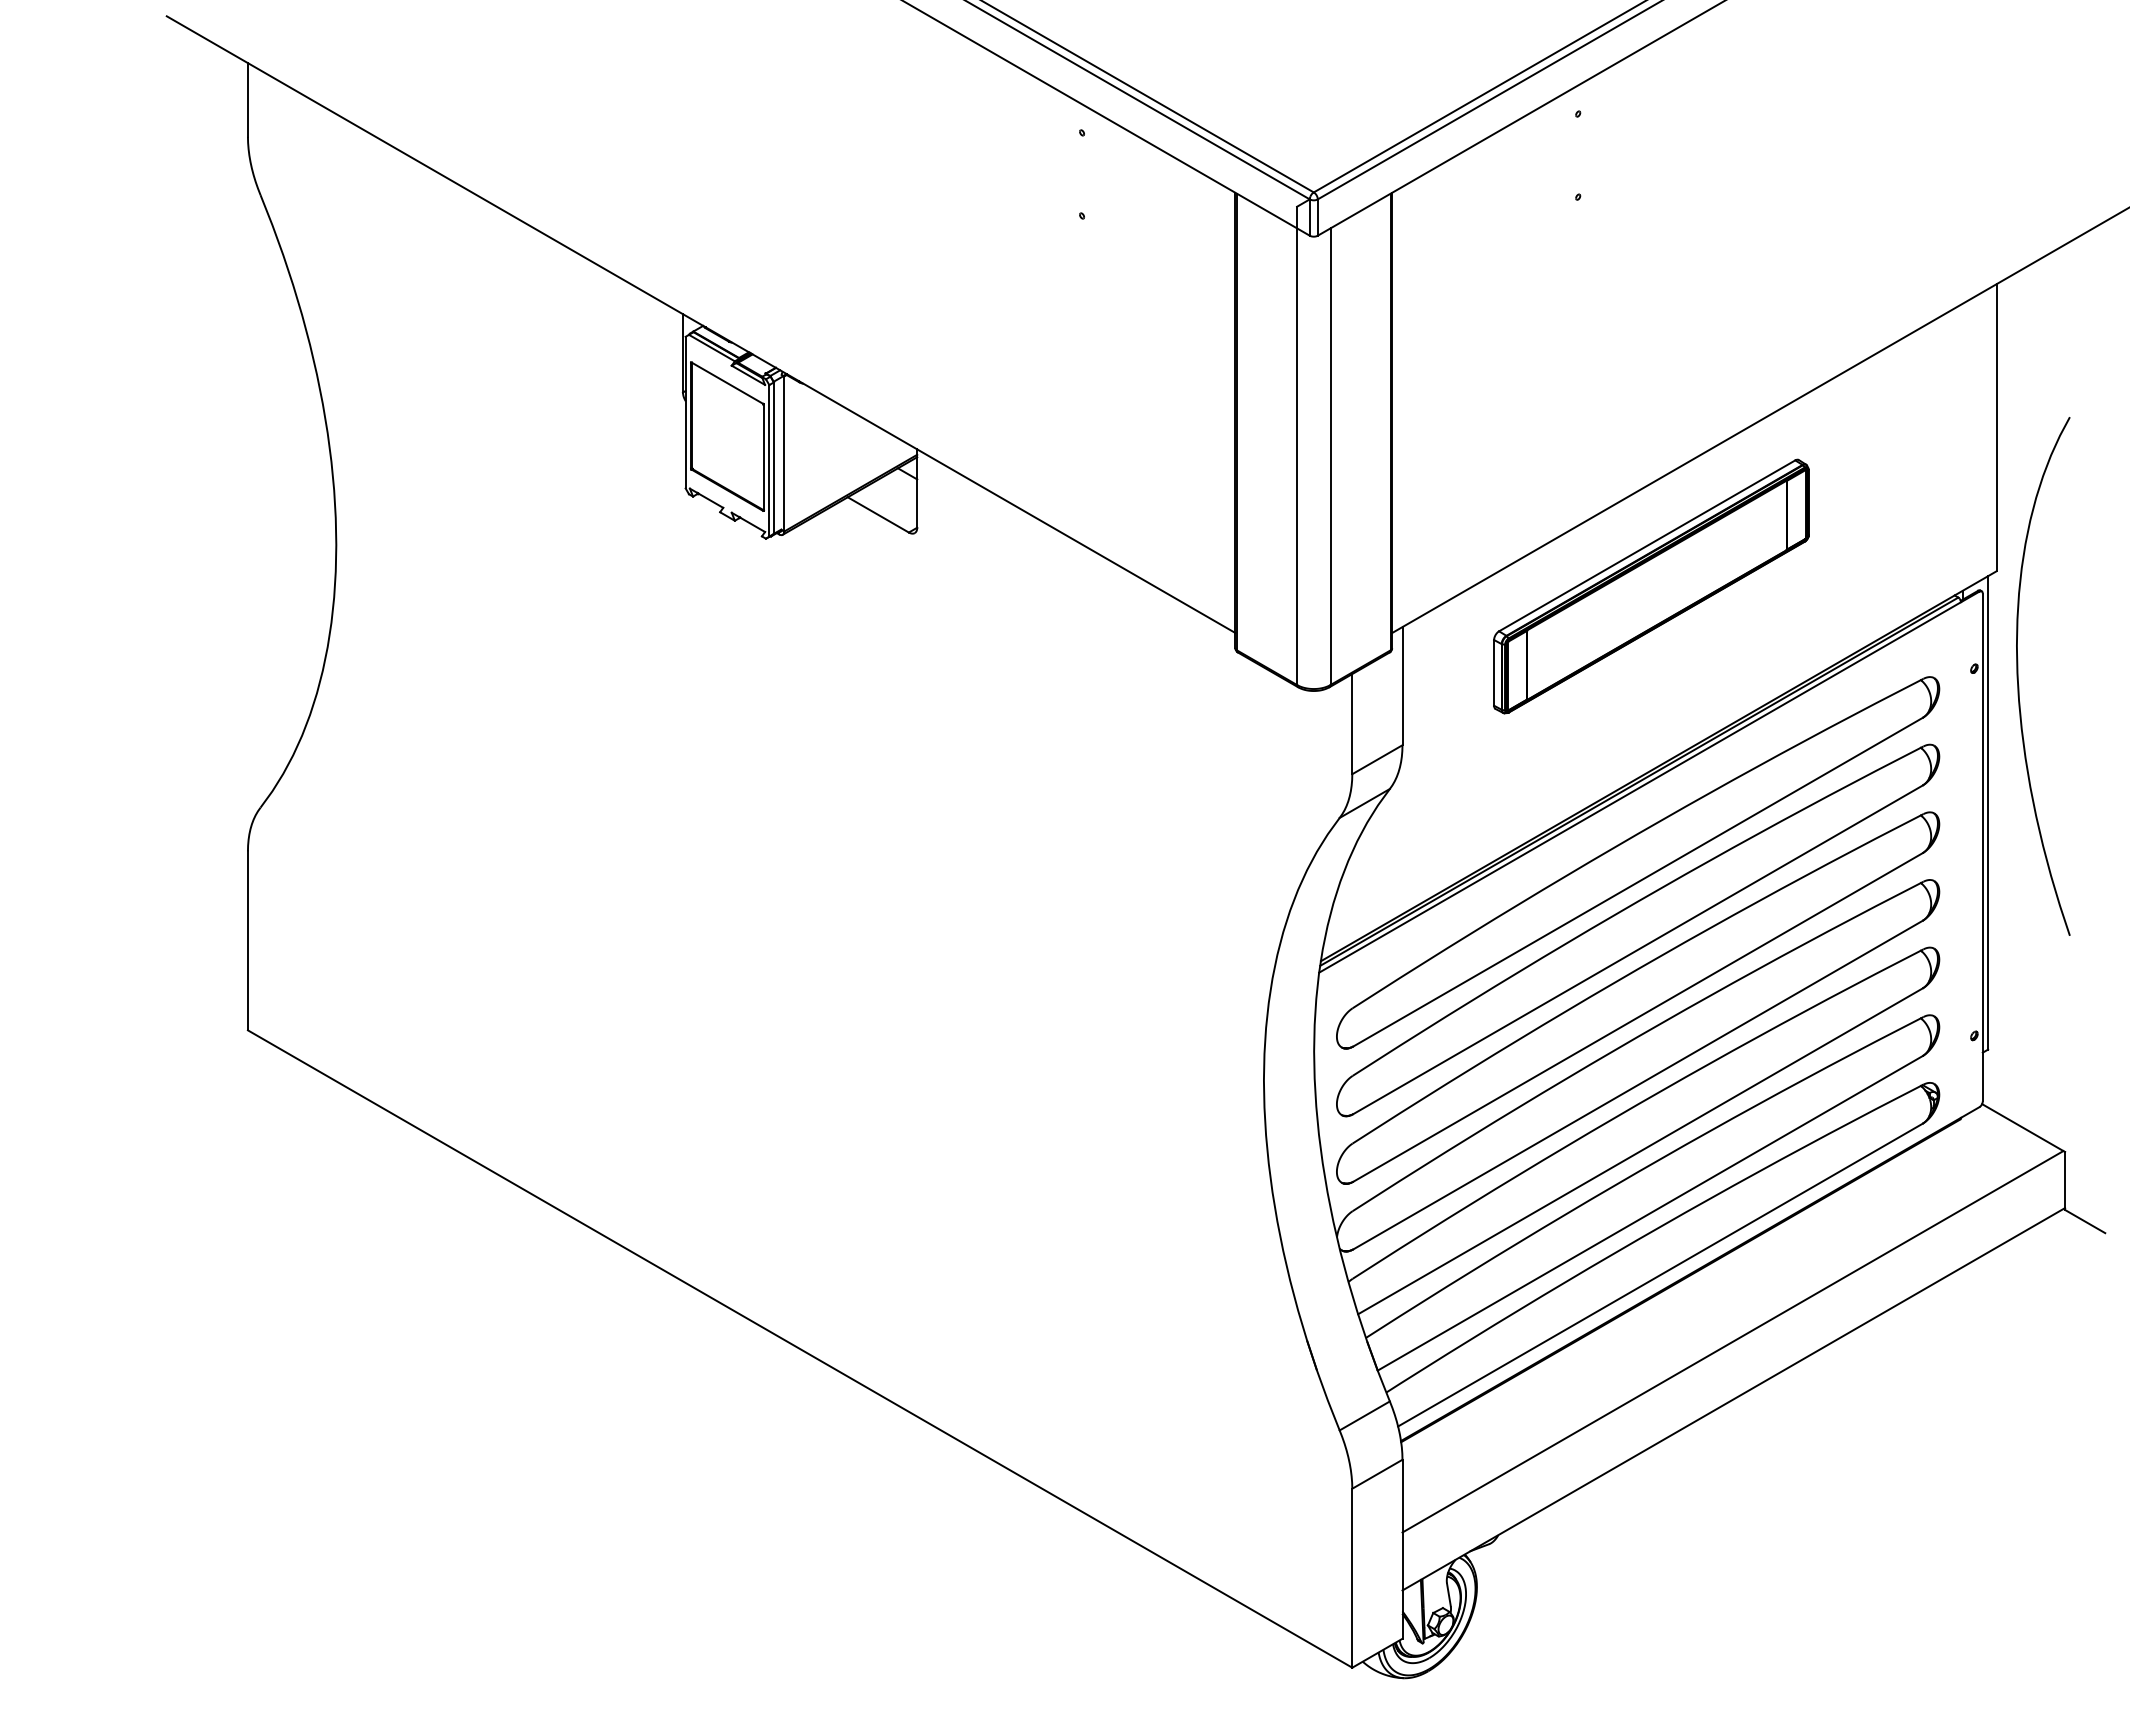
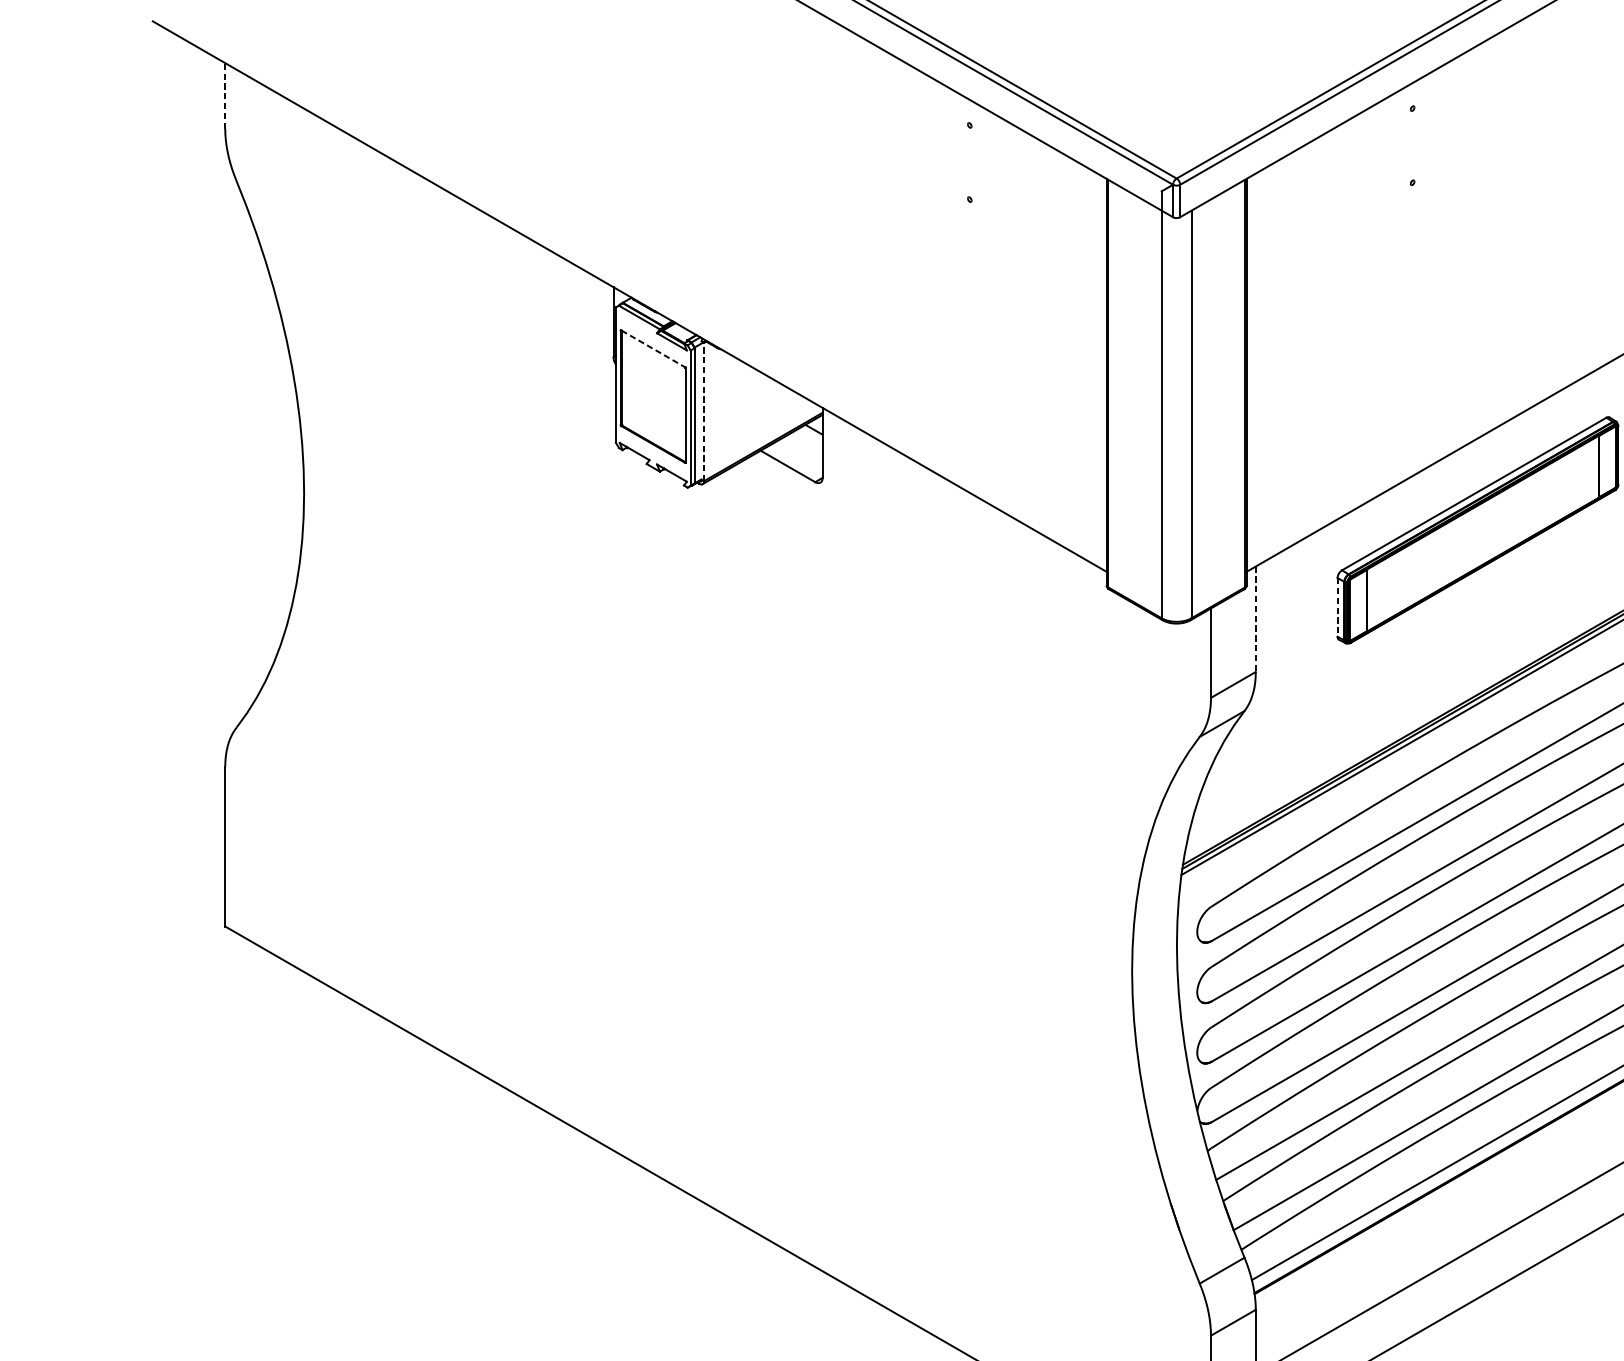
line: (247, 99) -> (224, 95), solid -> dashed
line: (727, 383) -> (653, 349), solid -> dashed
line: (784, 454) -> (704, 412), solid -> dashed
line: (1494, 672) -> (1337, 607), solid -> dashed
line: (1402, 686) -> (1255, 619), solid -> dashed

